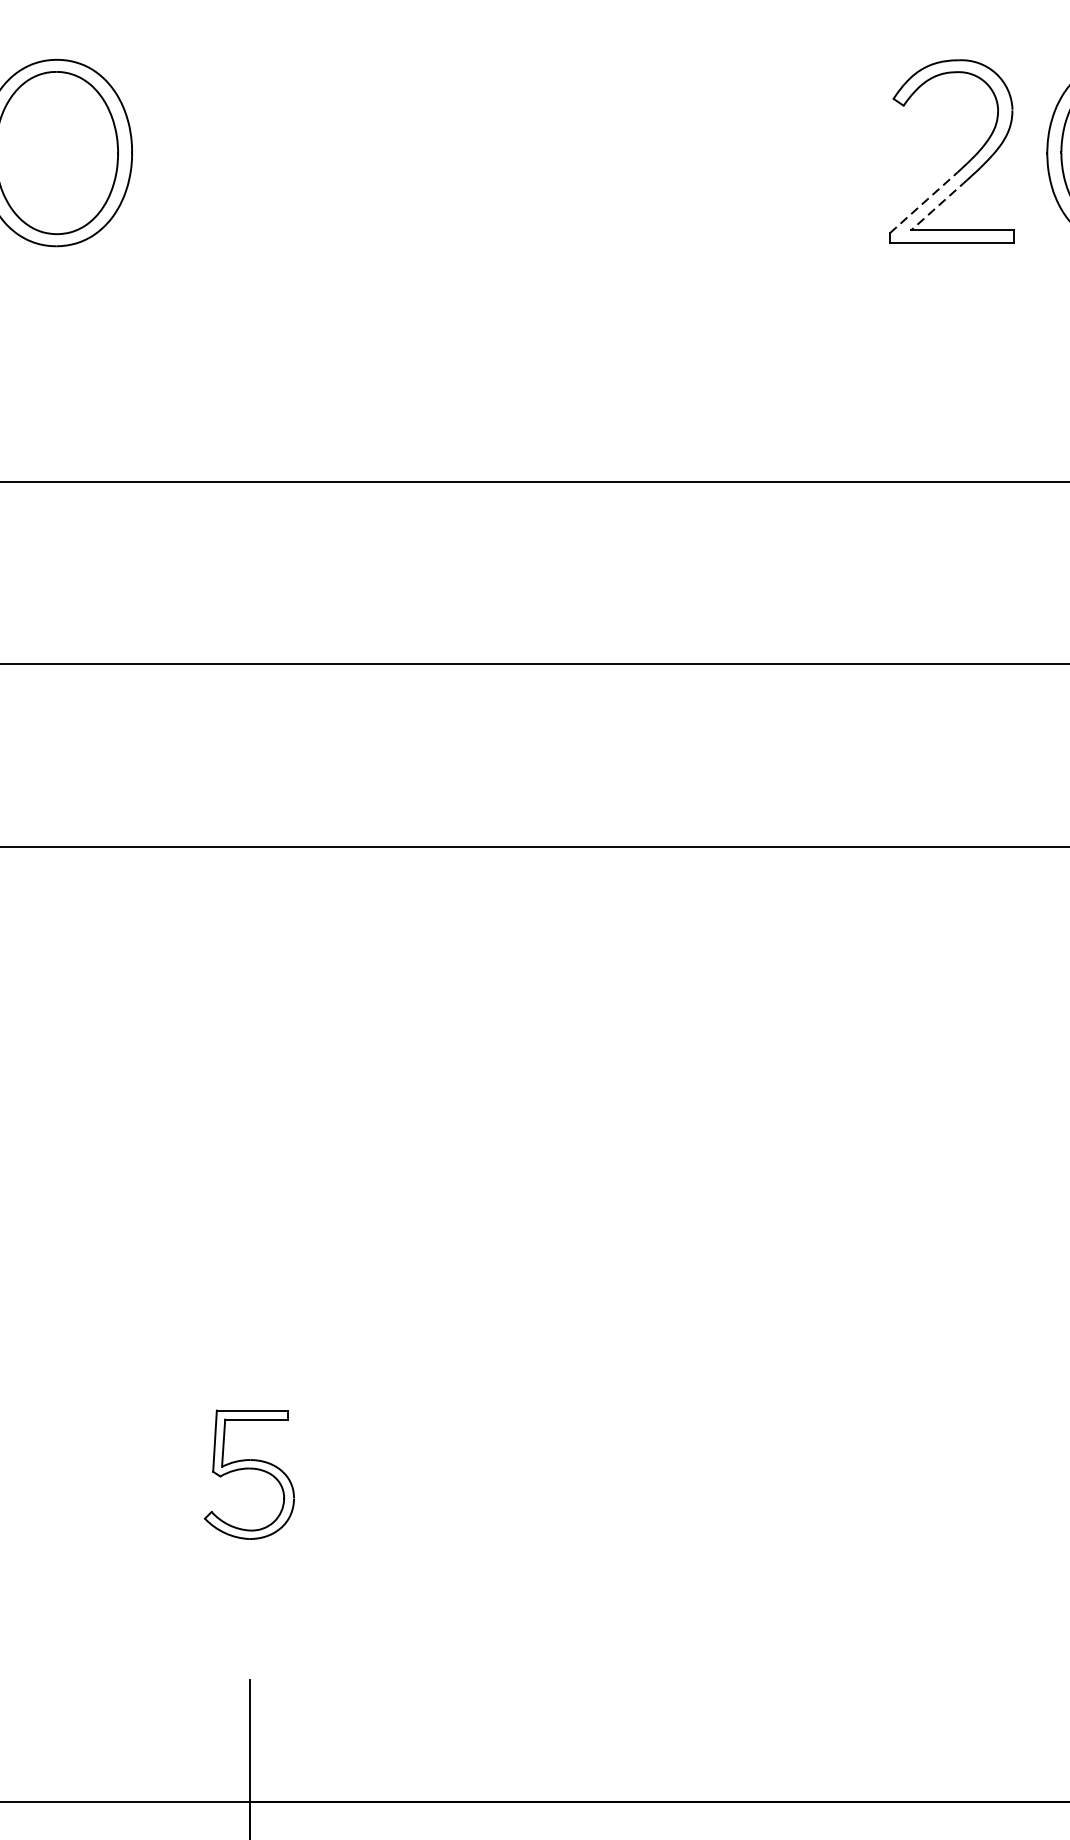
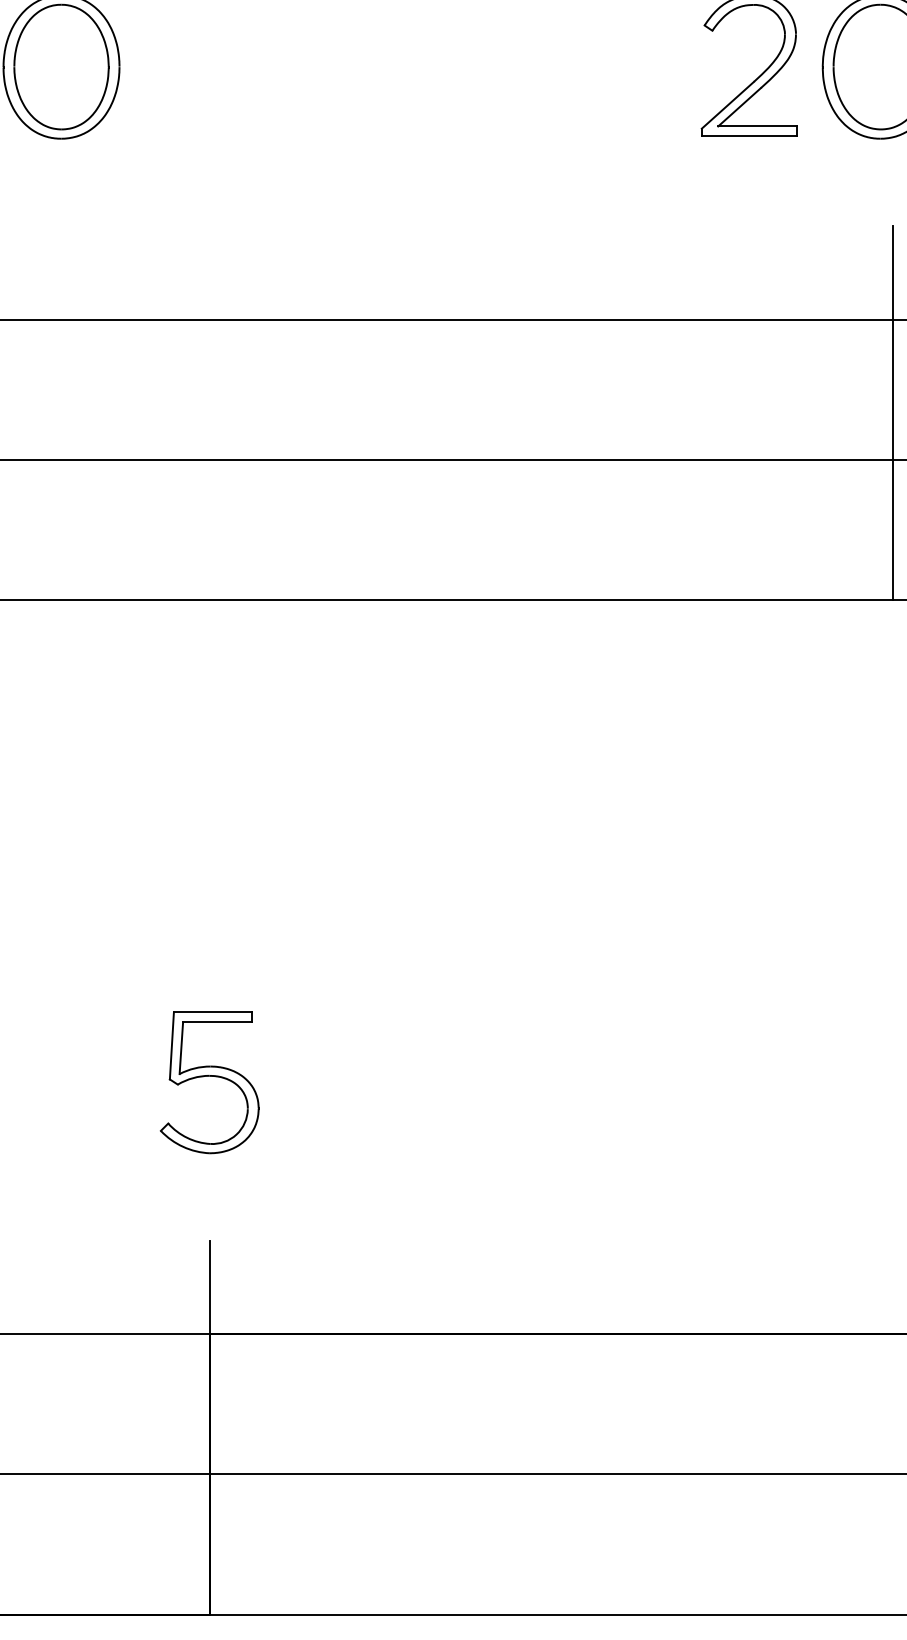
line: (924, 201) -> (728, 104), dashed -> solid
line: (938, 205) -> (739, 107), dashed -> solid
part: (249, 1474) -> (209, 1082), size x1.43

